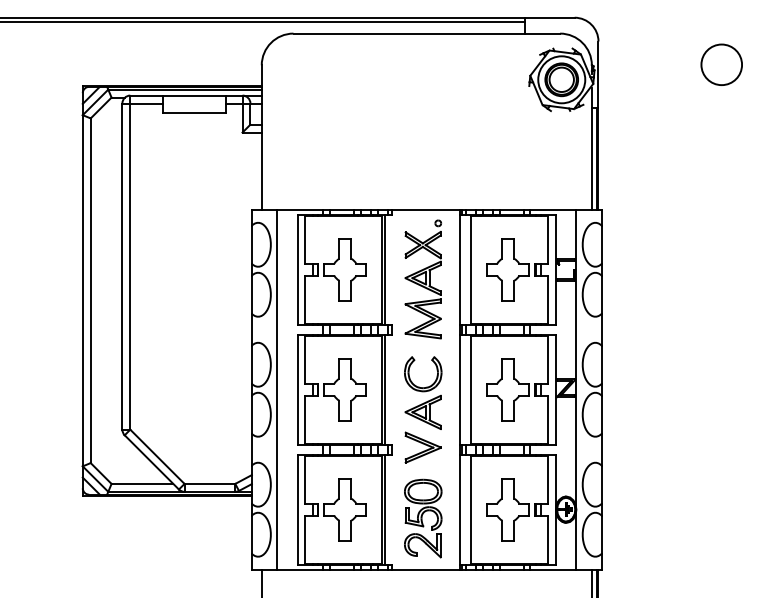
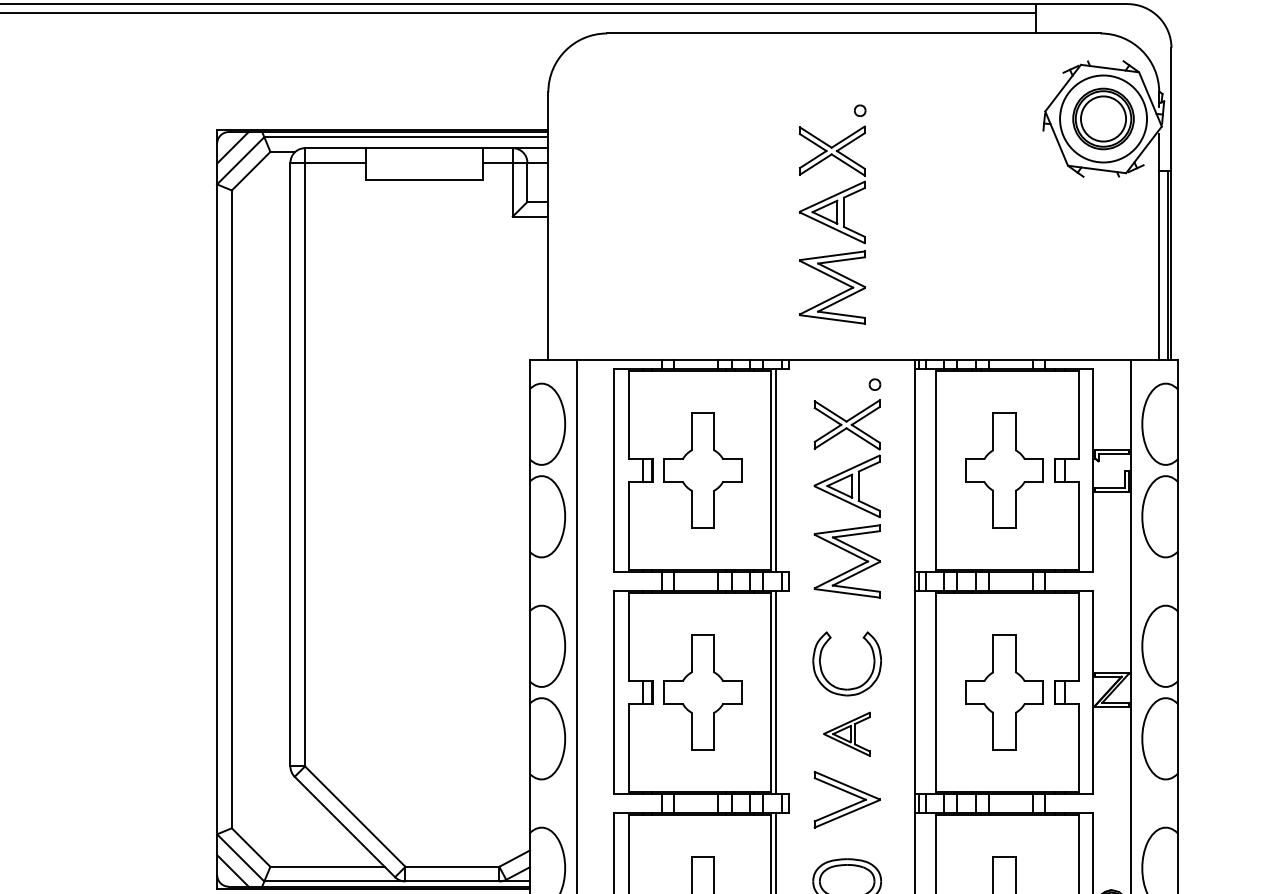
part: (414, 131) -> (830, 214), added
part: (422, 411) -> (845, 732), size x0.7

